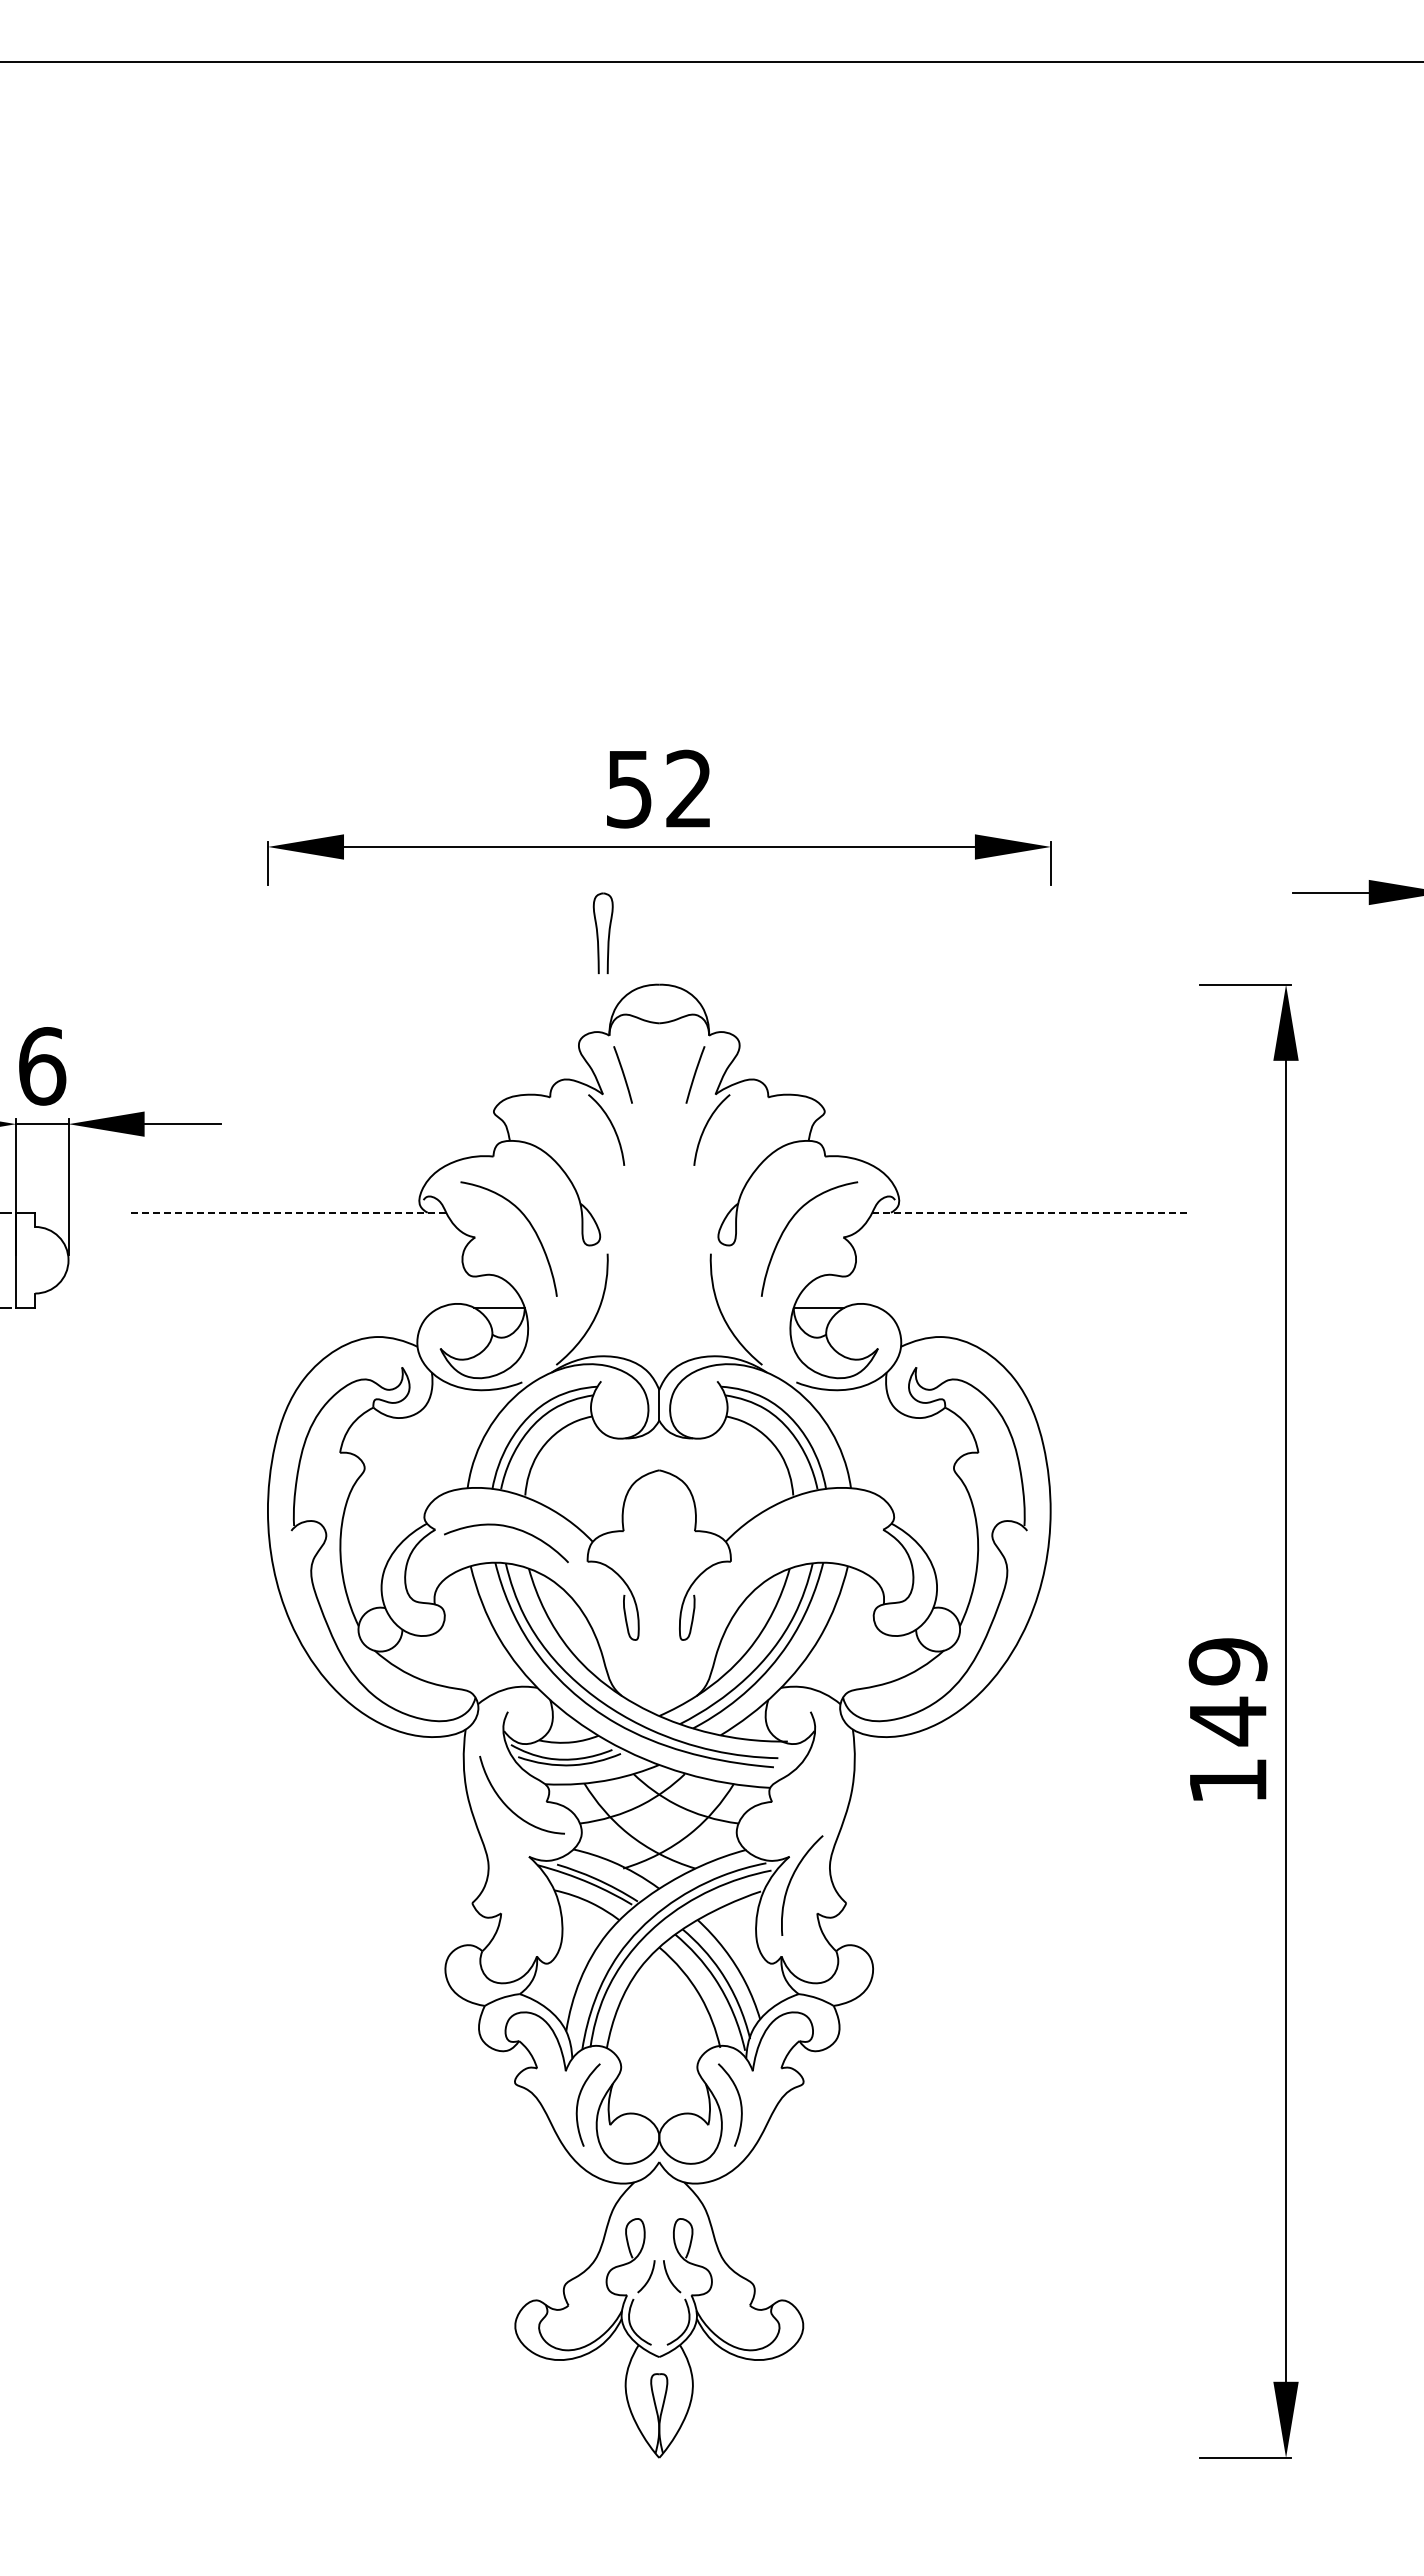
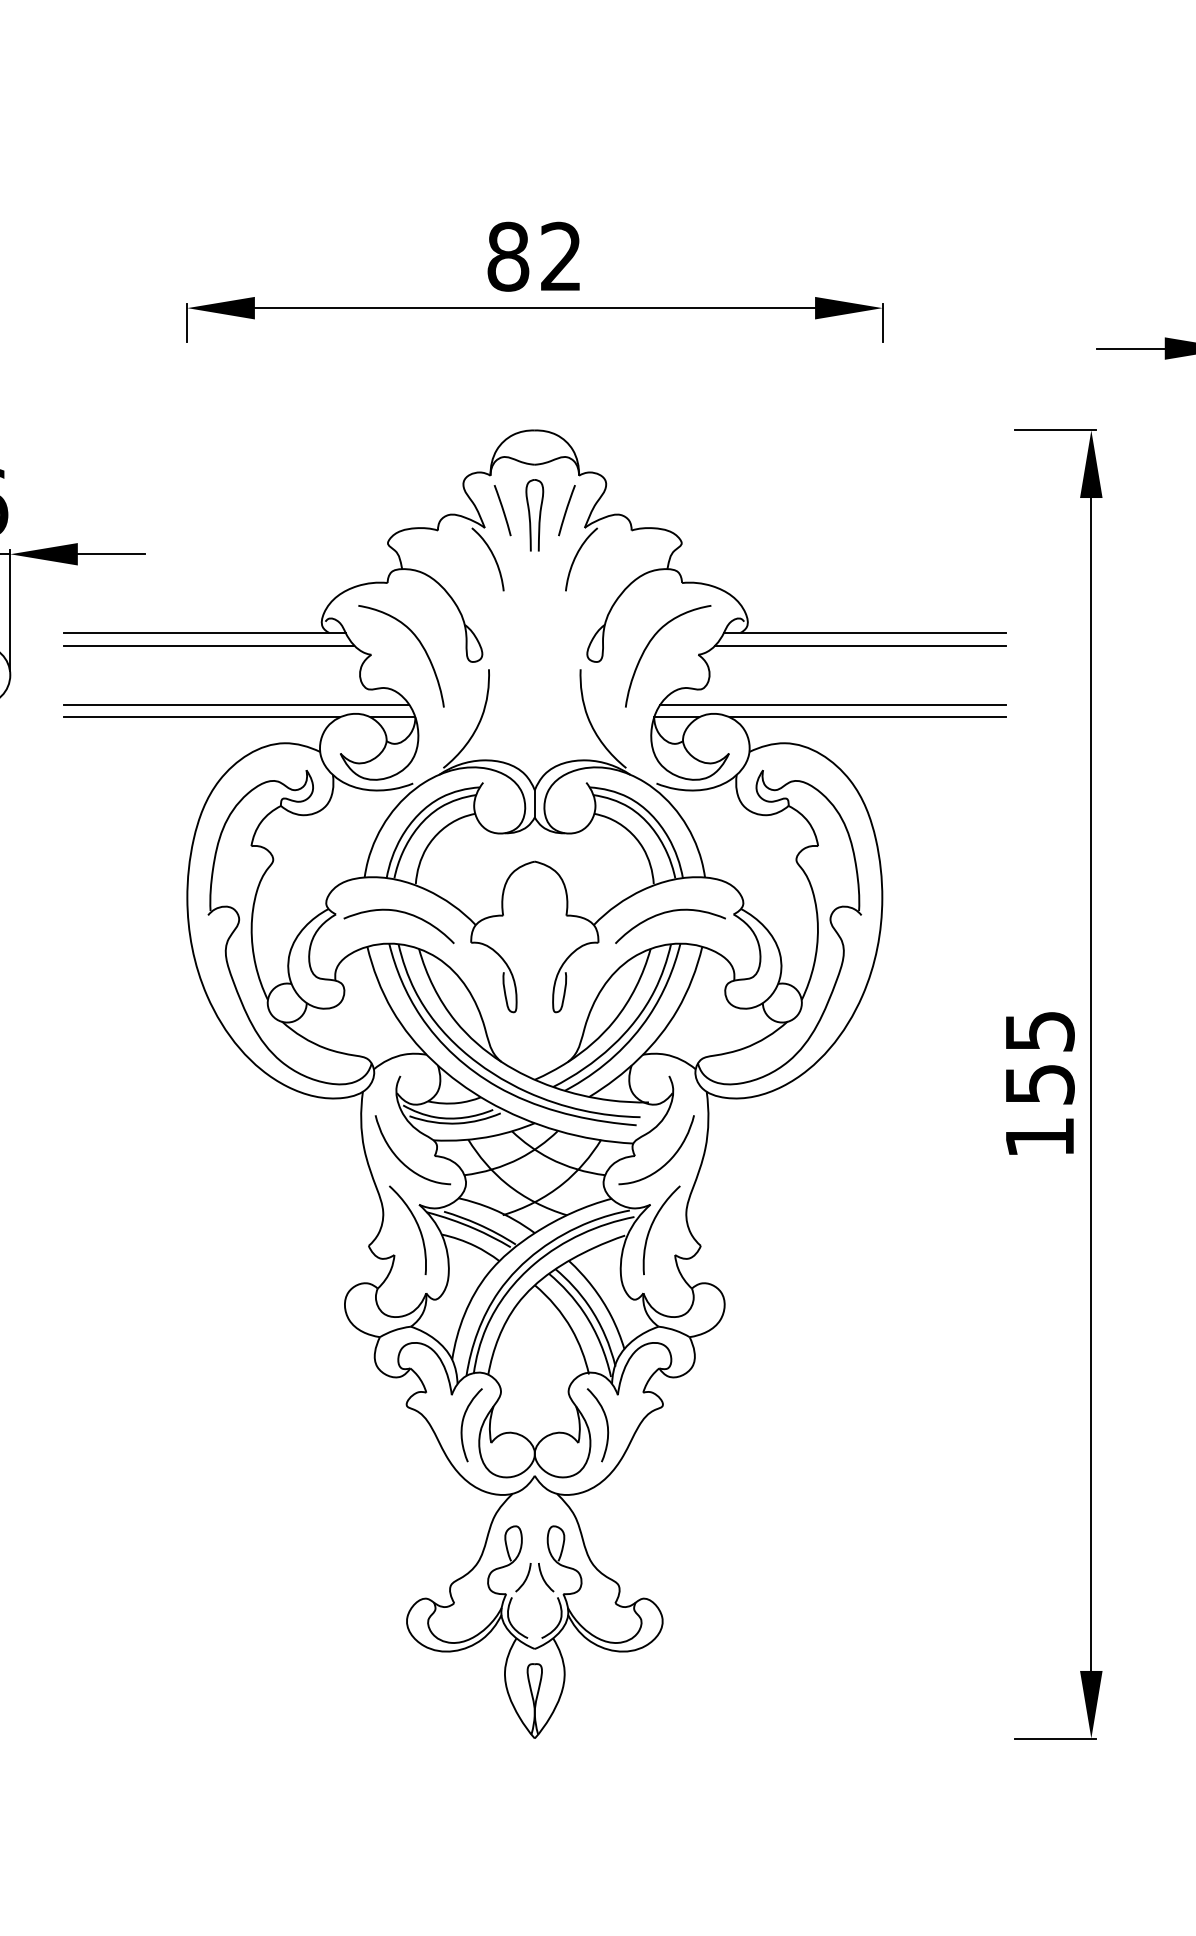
text: (629, 788) -> (508, 256), 52 -> 82
part: (602, 933) -> (534, 515), moved
line: (287, 1212) -> (204, 632), dashed -> solid
line: (1031, 1212) -> (865, 632), dashed -> solid
line: (291, 1226) -> (208, 645), added
line: (1026, 1226) -> (860, 645), added
line: (322, 1293) -> (235, 704), added
line: (995, 1293) -> (833, 704), added
line: (283, 1307) -> (201, 717), added
line: (1034, 1307) -> (867, 717), added
curve: (807, 1528) -> (666, 913), added
text: (1227, 1692) -> (1039, 1058), 149 -> 155
curve: (809, 1807) -> (668, 1161), added
curve: (527, 1882) -> (417, 1227), added

